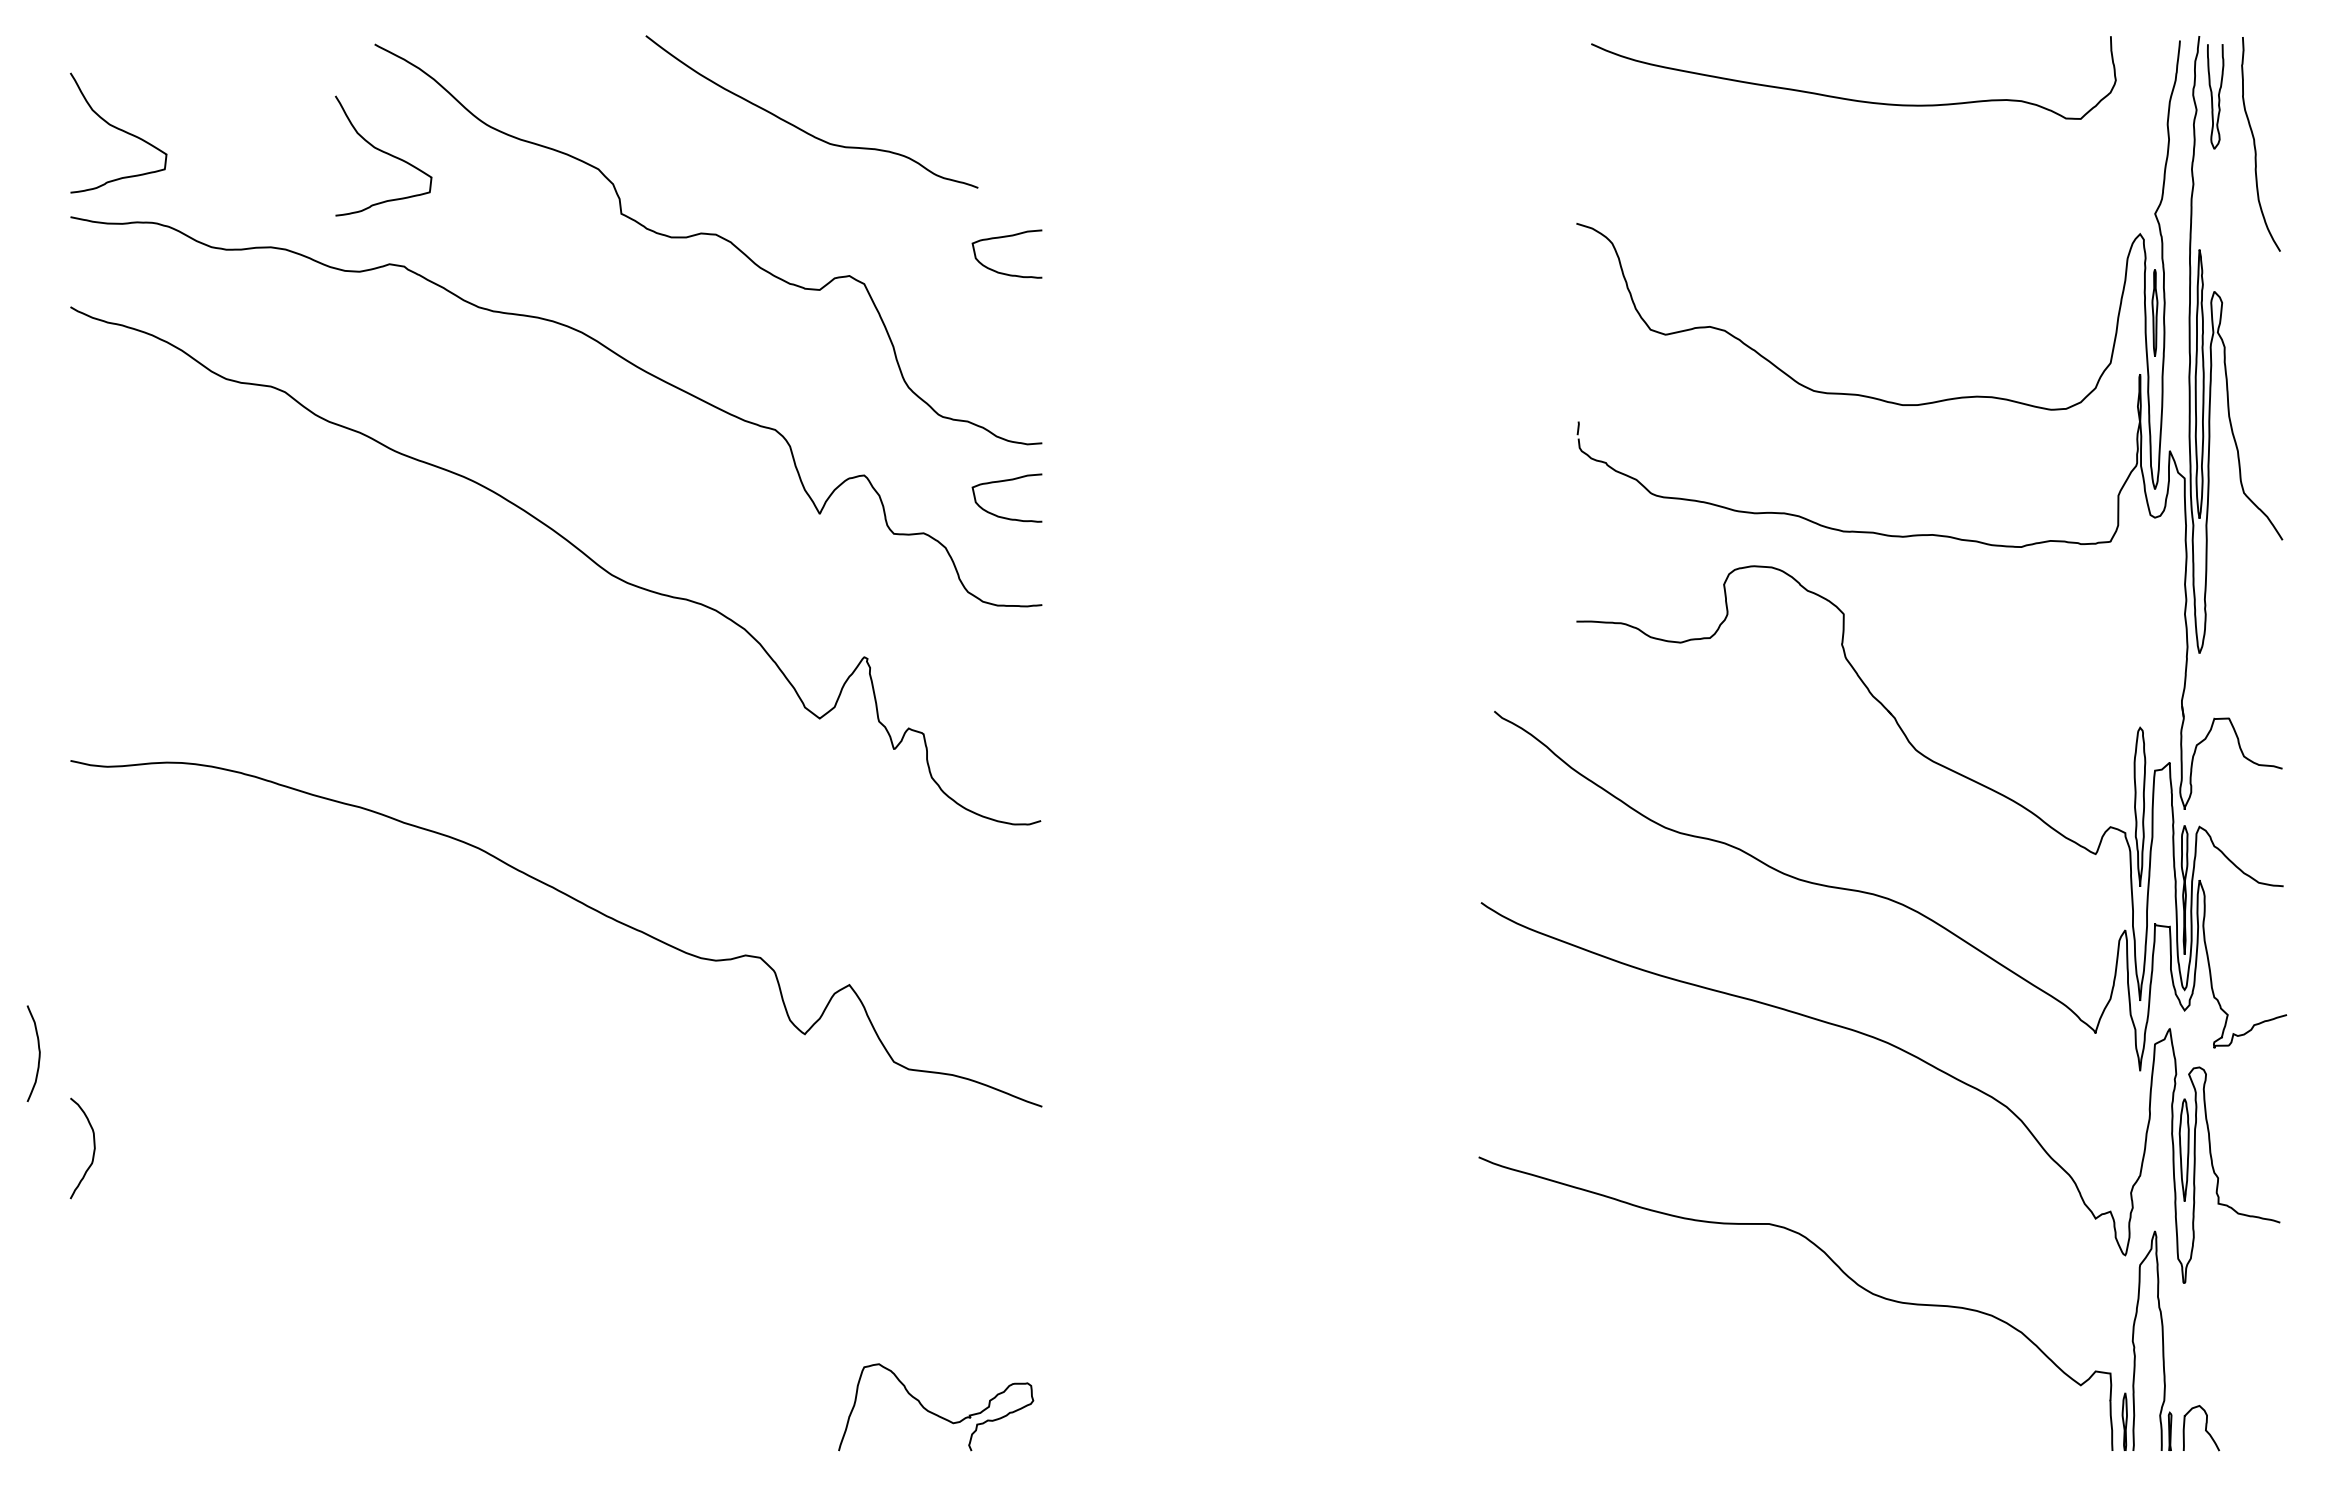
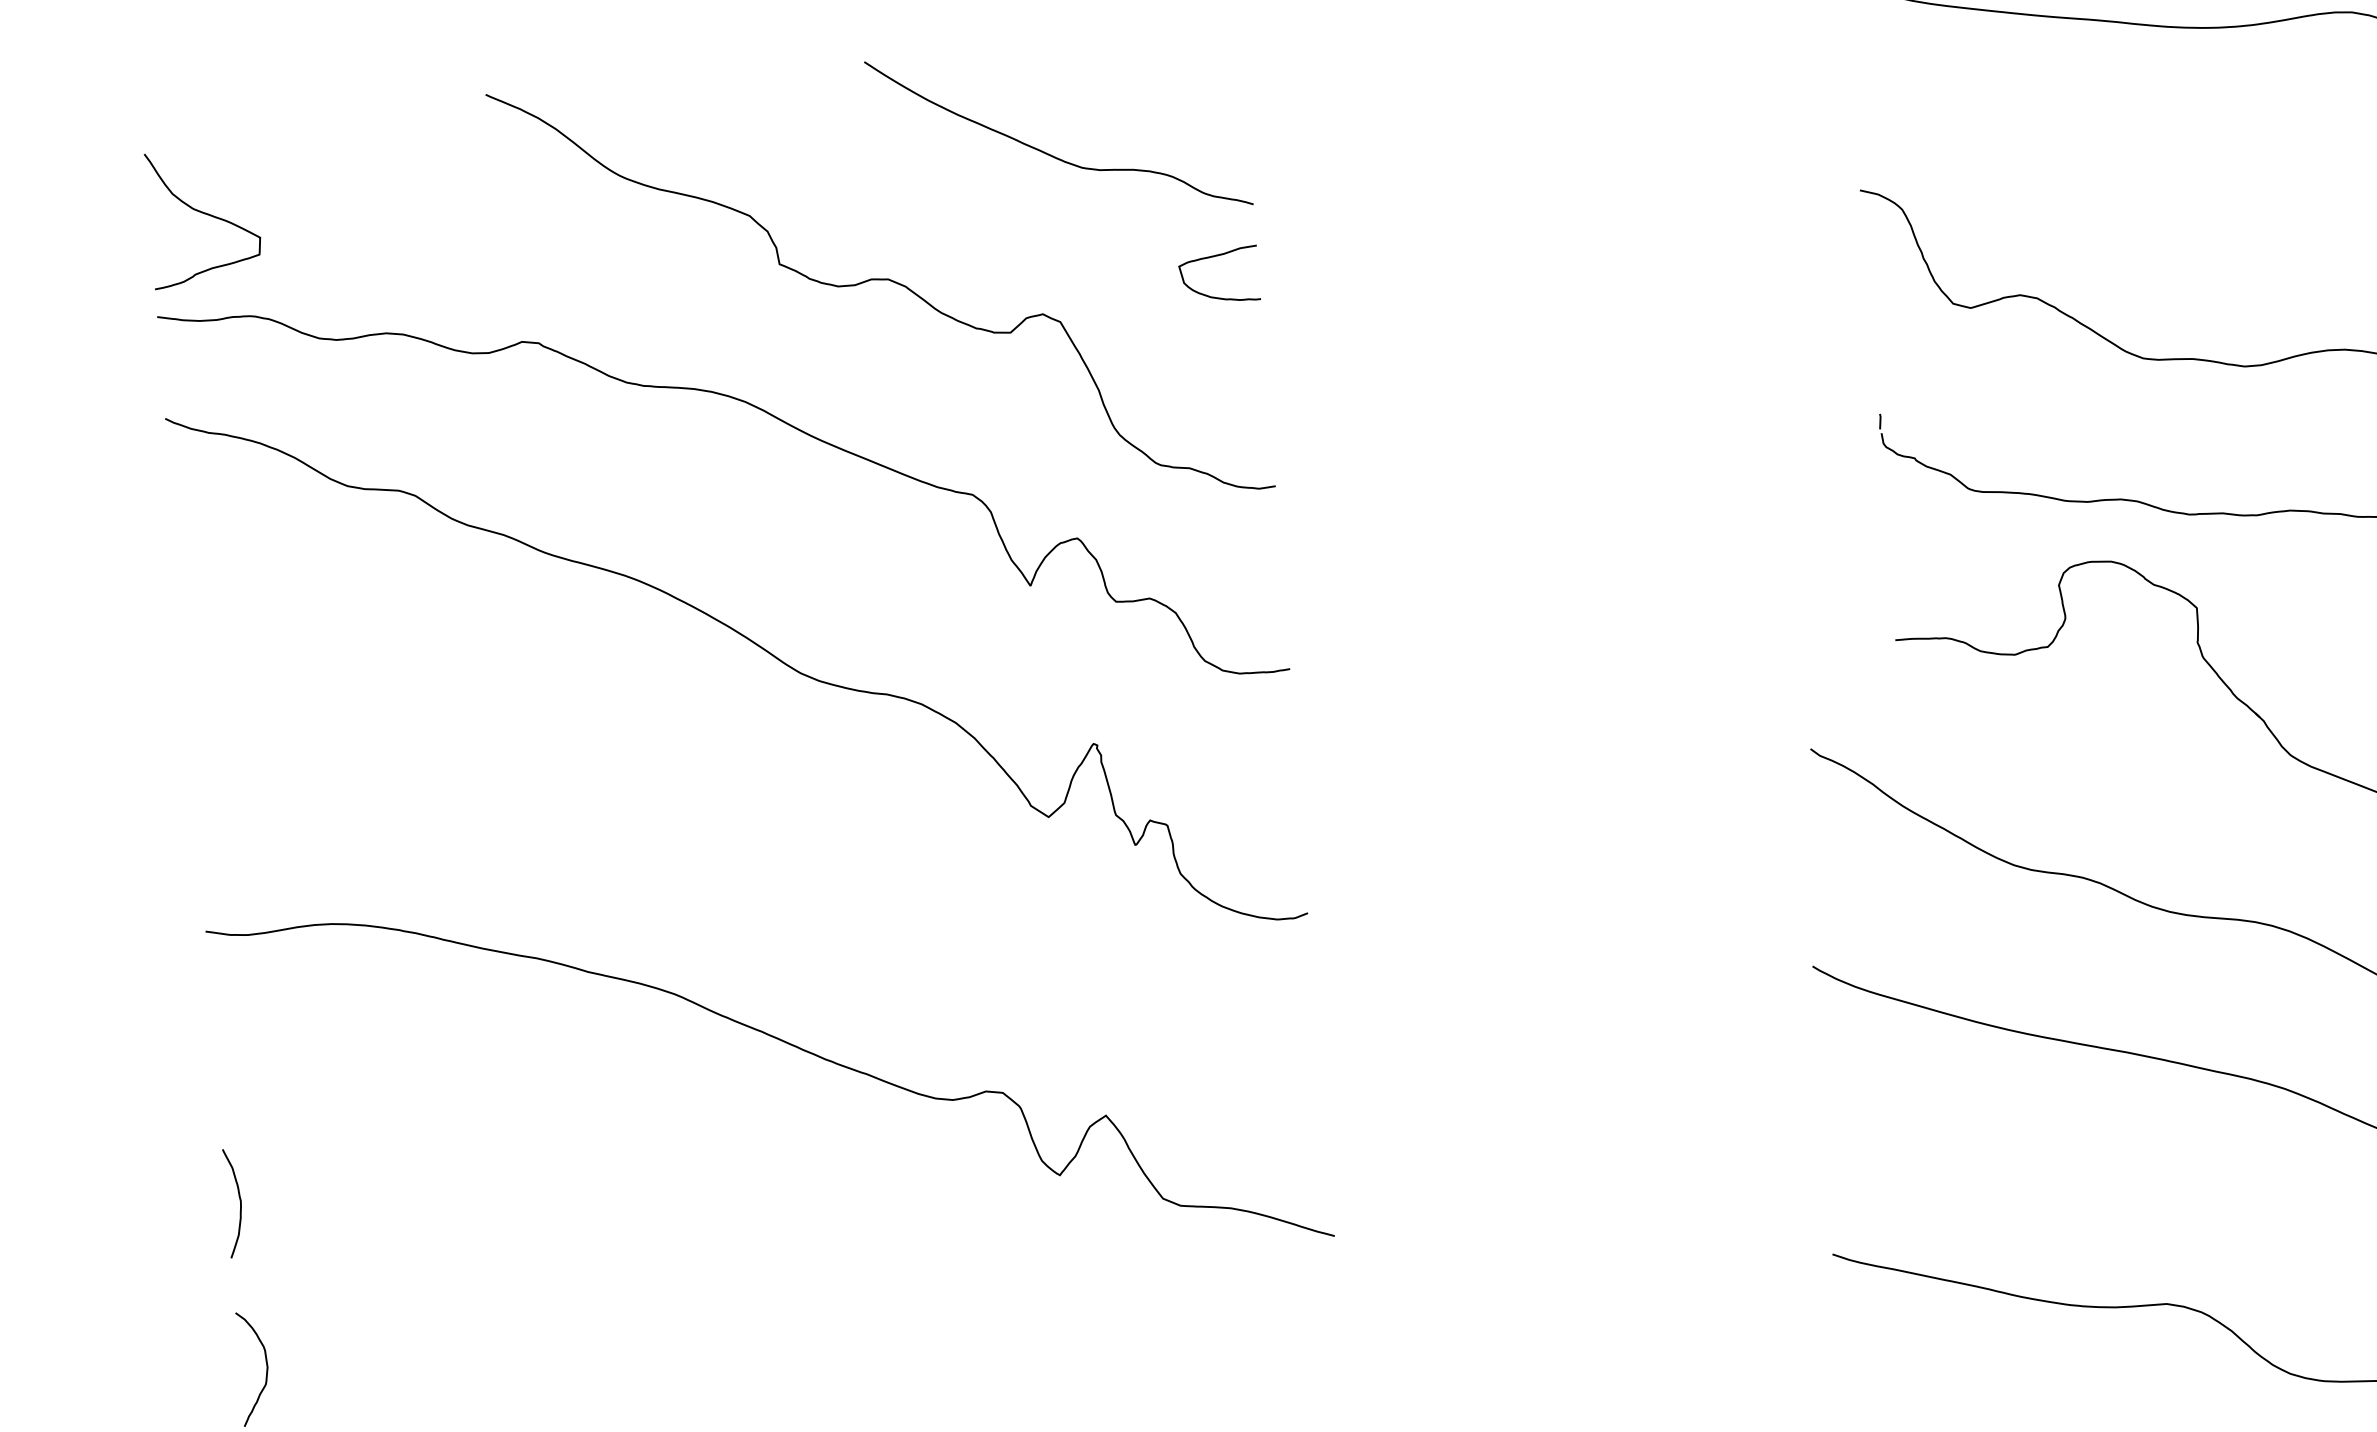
curve: (801, 128) -> (1048, 152), moved
curve: (384, 153) -> (506, 217), removed
curve: (1001, 482) -> (1233, 534), removed
curve: (38, 1053) -> (239, 1202), moved

